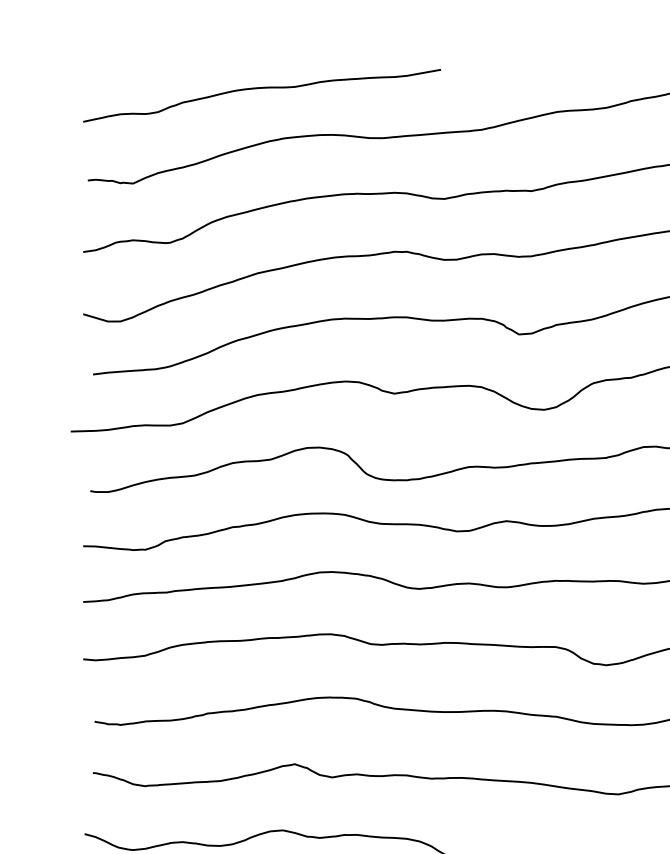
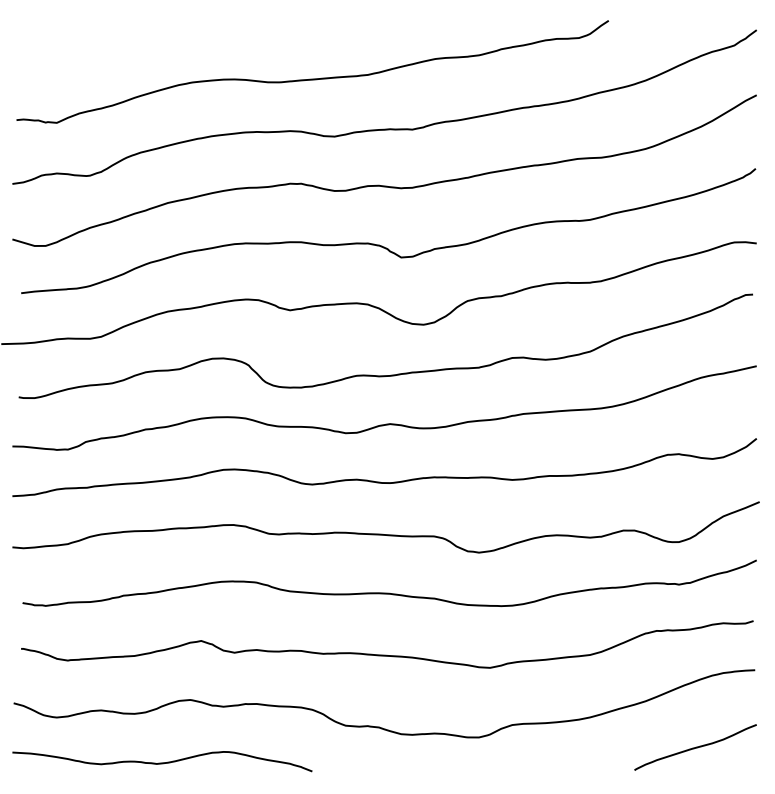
curve: (261, 89) -> (171, 38), removed

